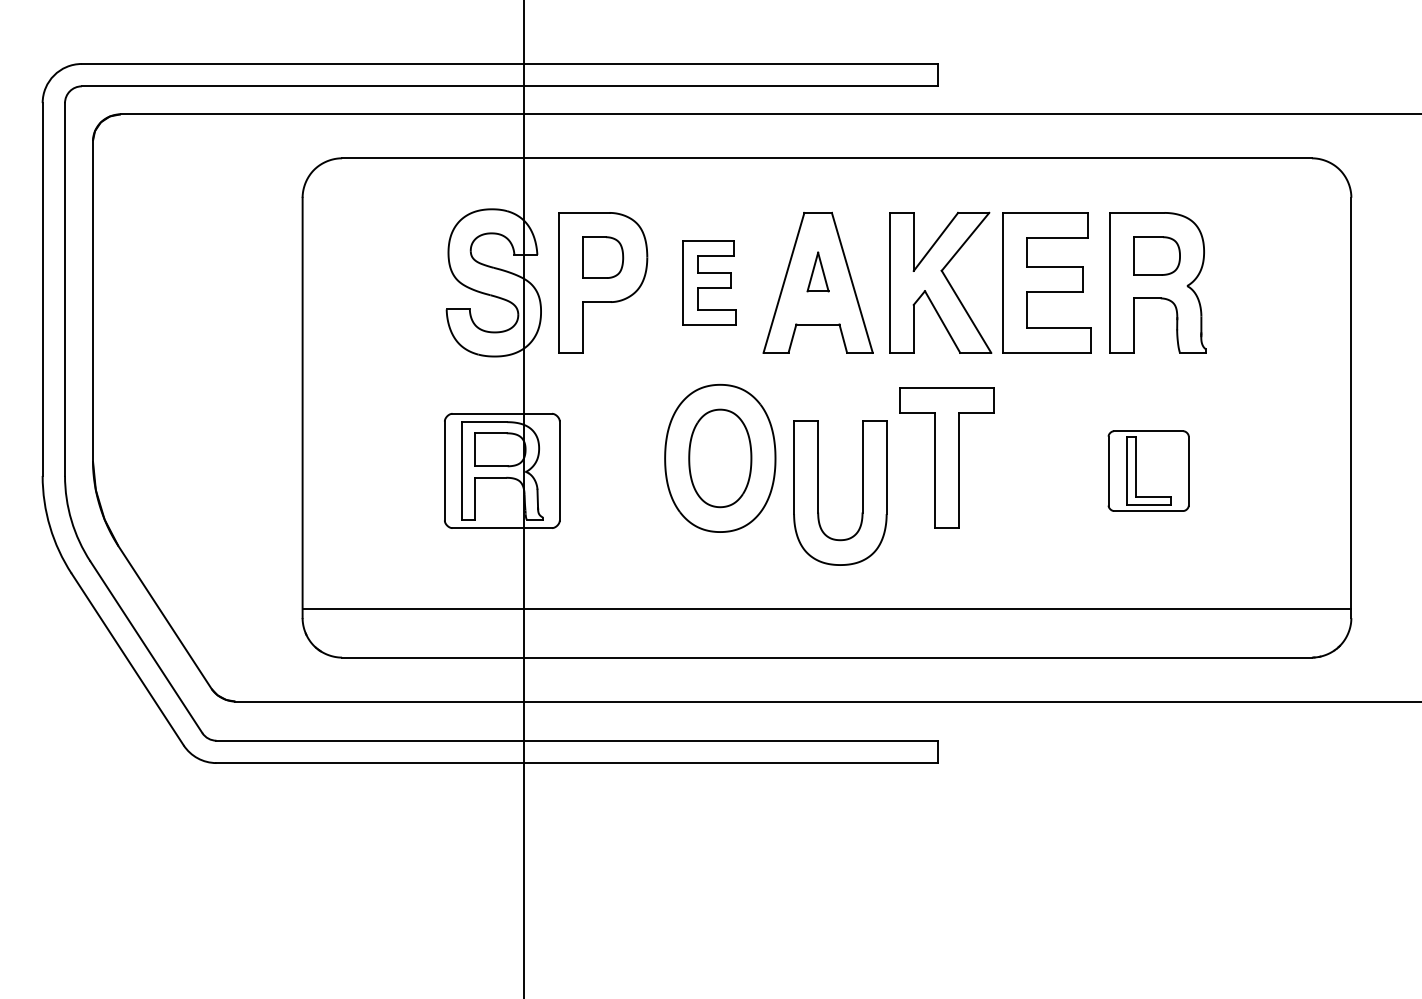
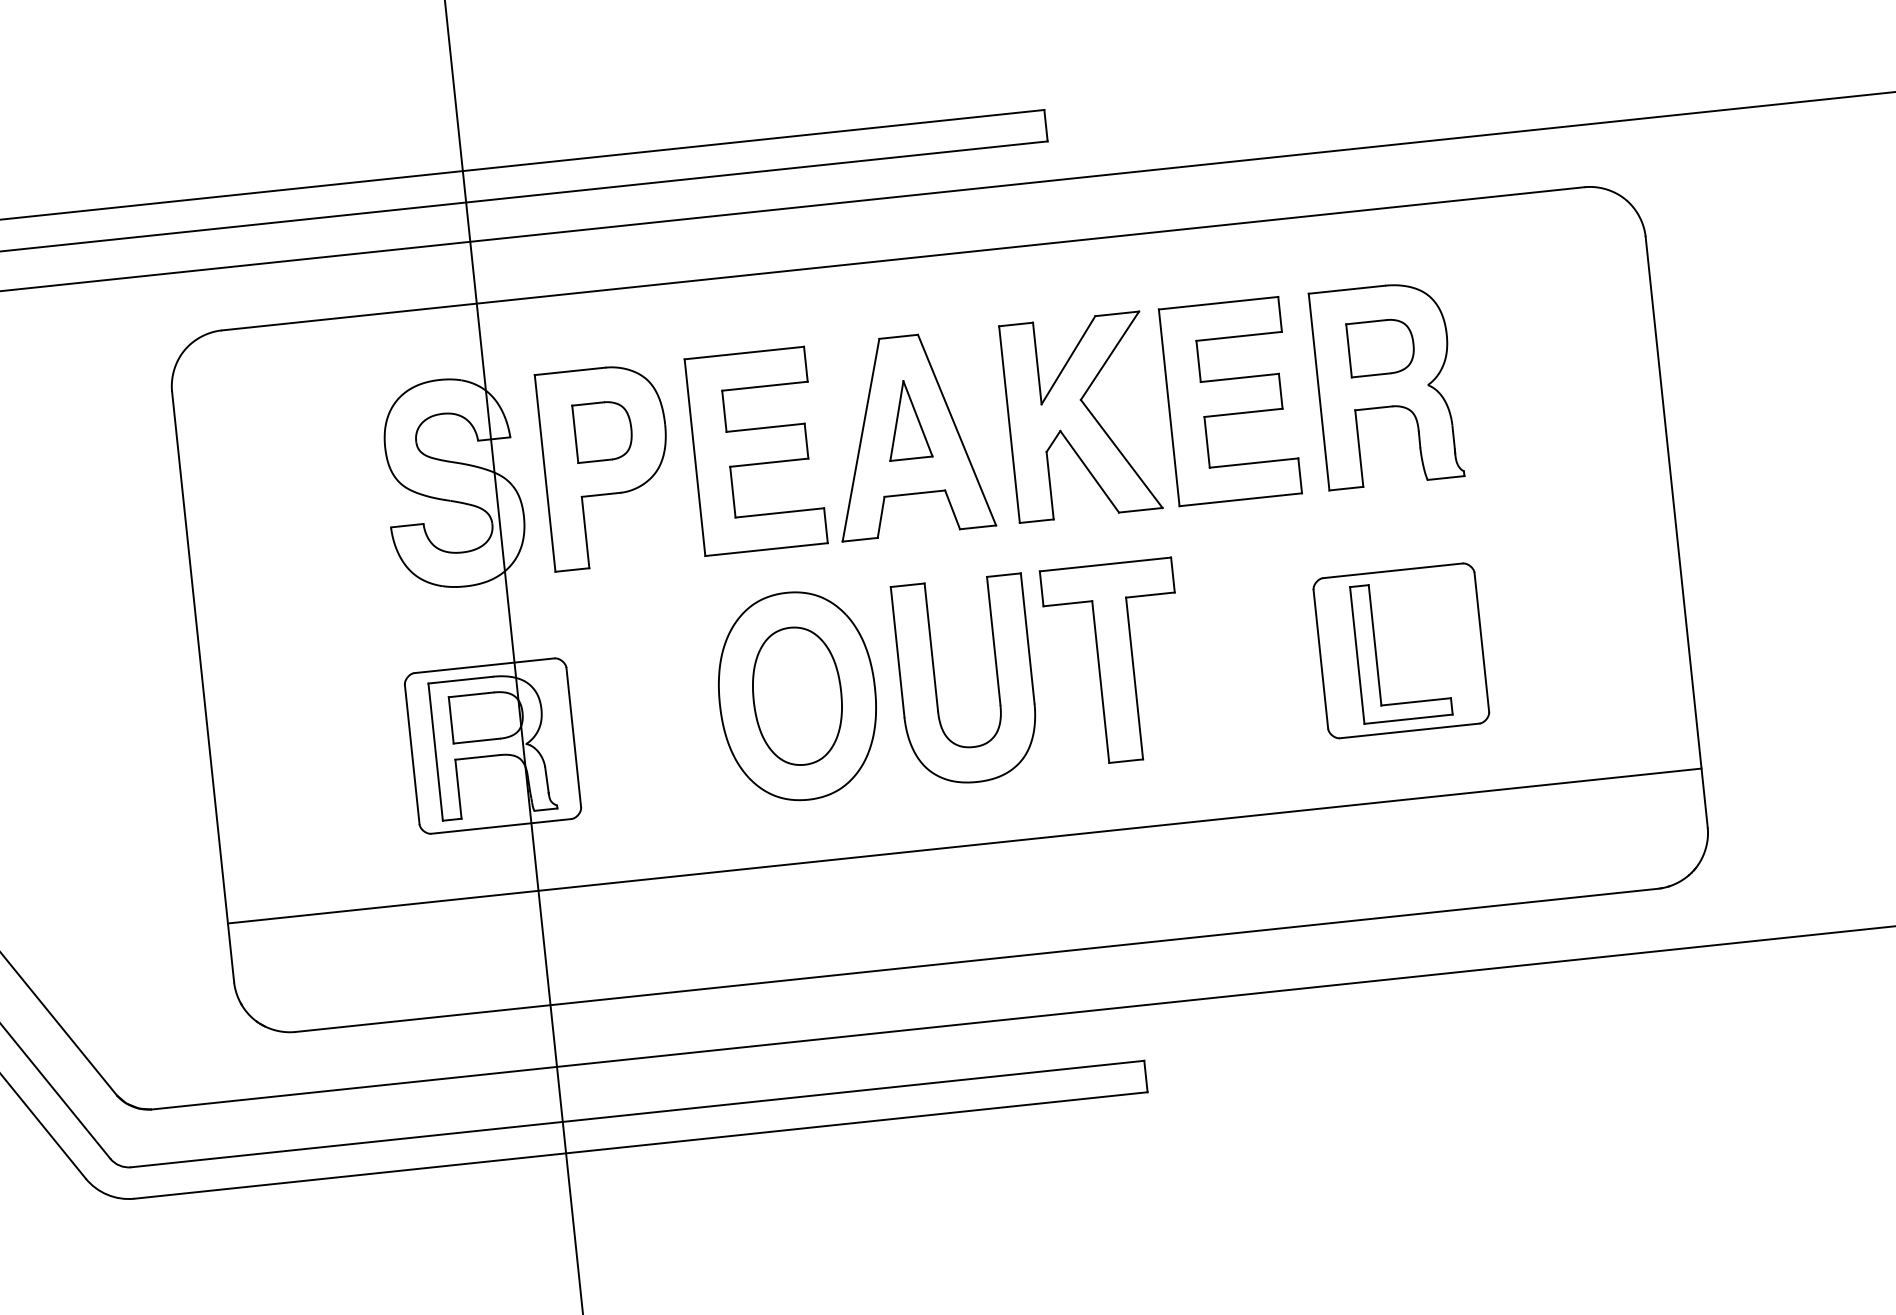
part: (817, 271) -> (906, 419), size x1.43
part: (709, 282) -> (756, 450), size x1.67
part: (1148, 470) -> (1400, 649), size x1.43
part: (818, 492) -> (935, 683), moved
line: (826, 609) -> (964, 846), moved

